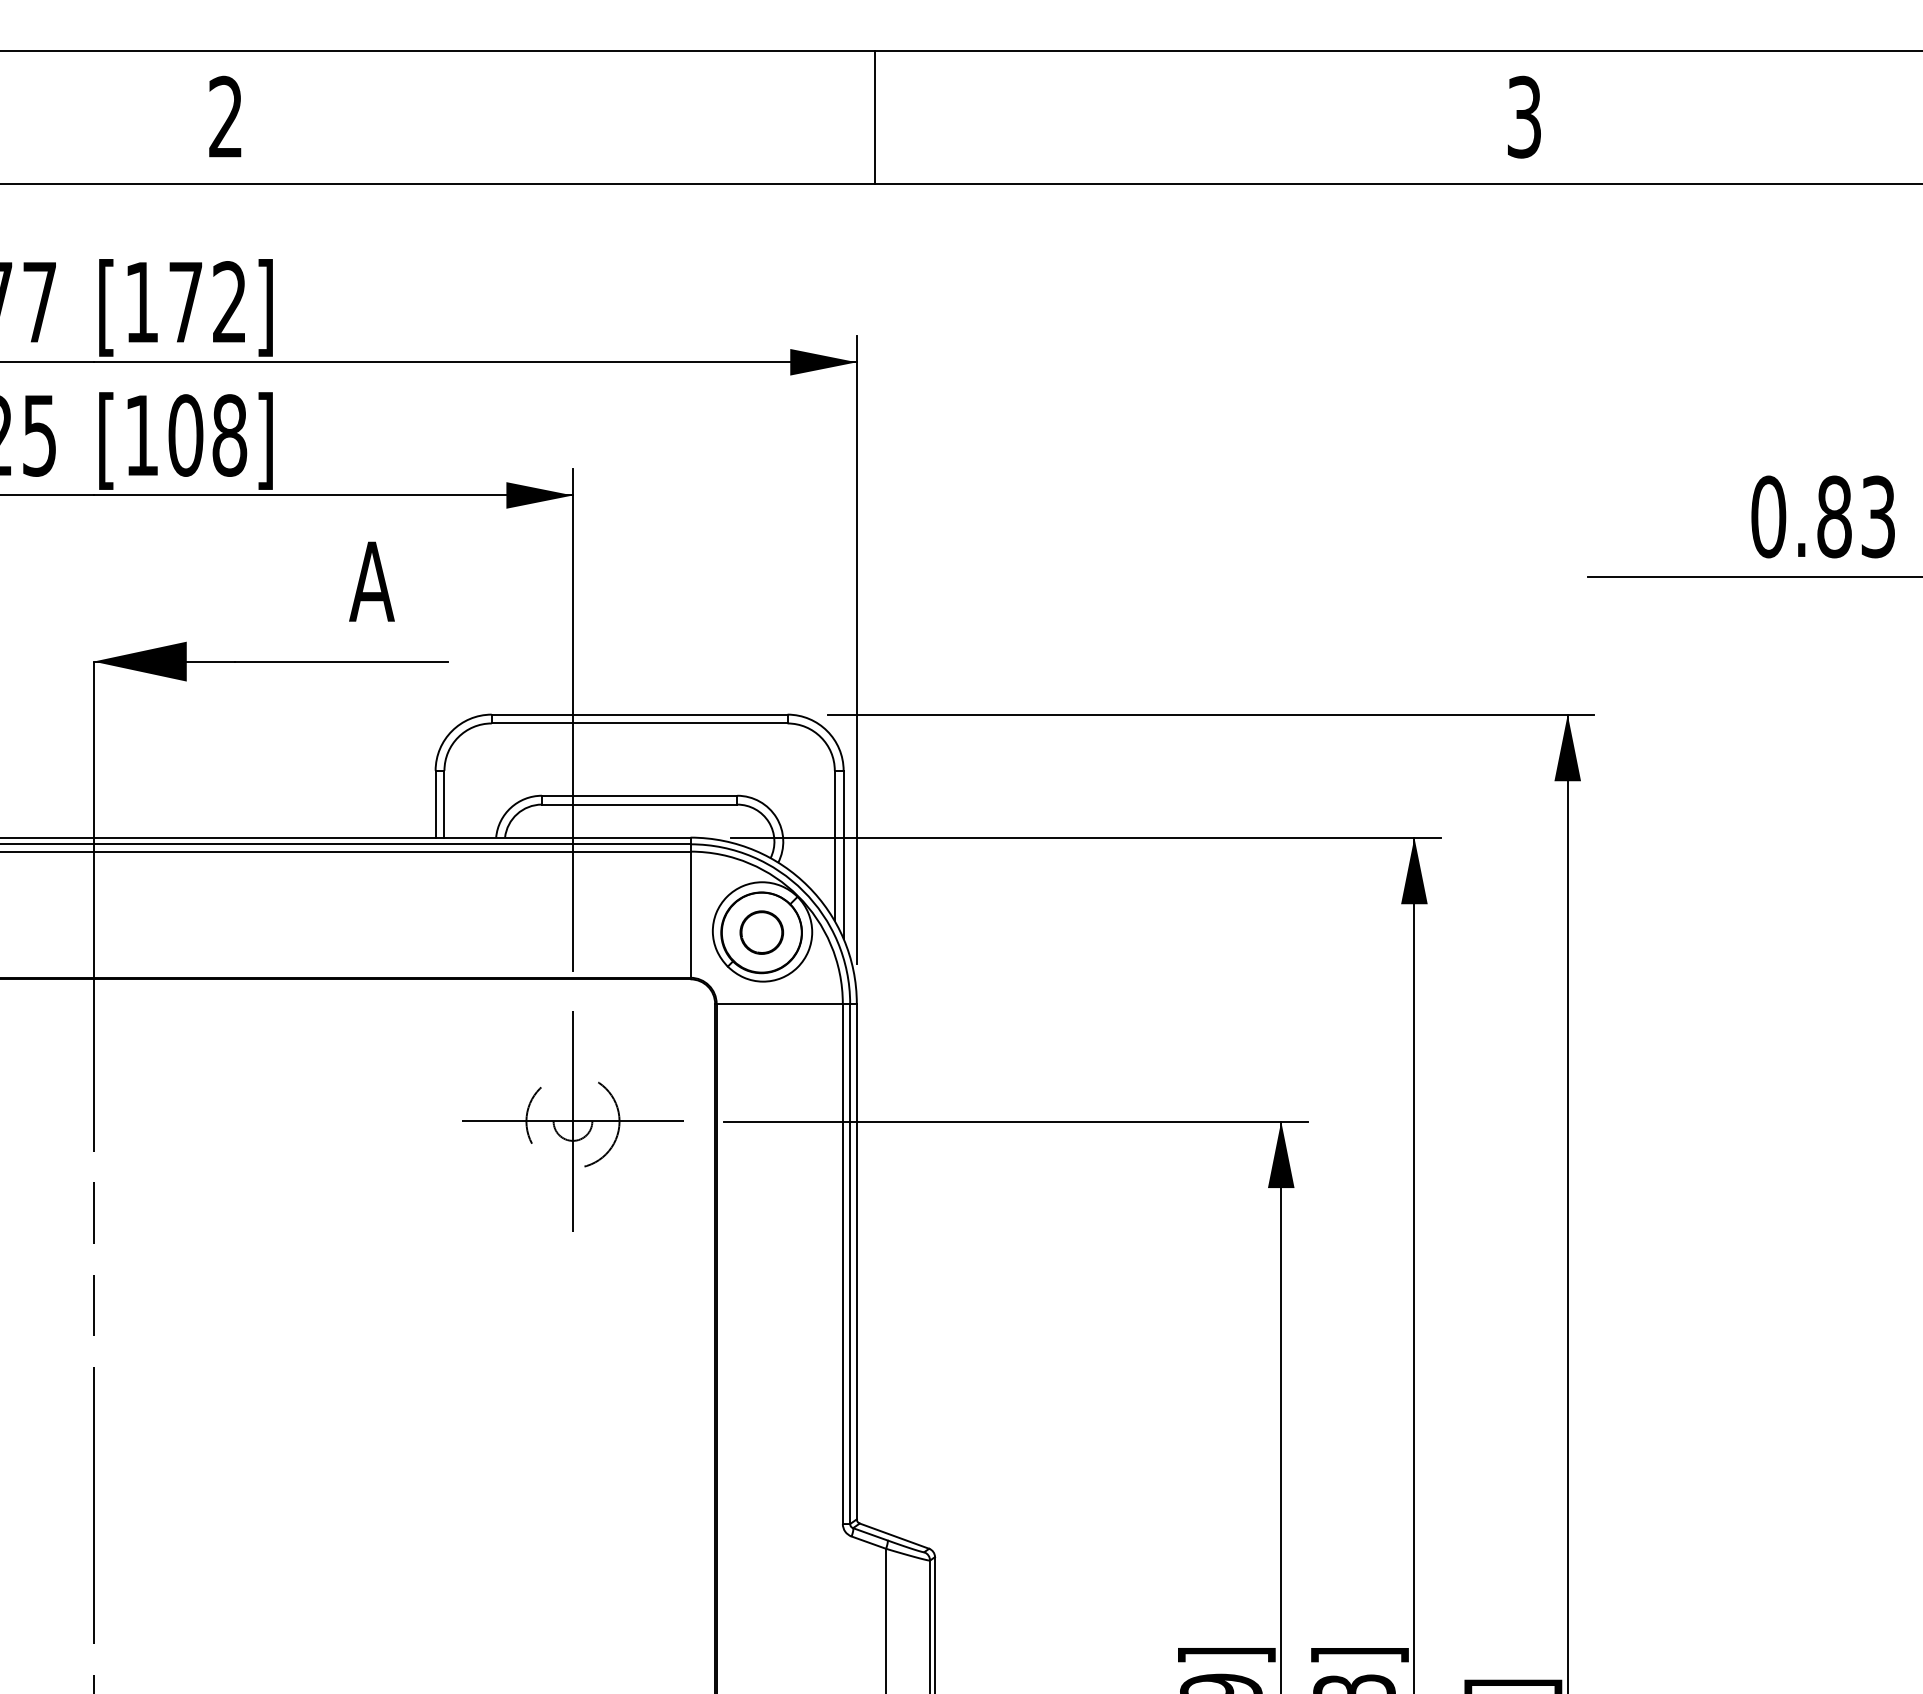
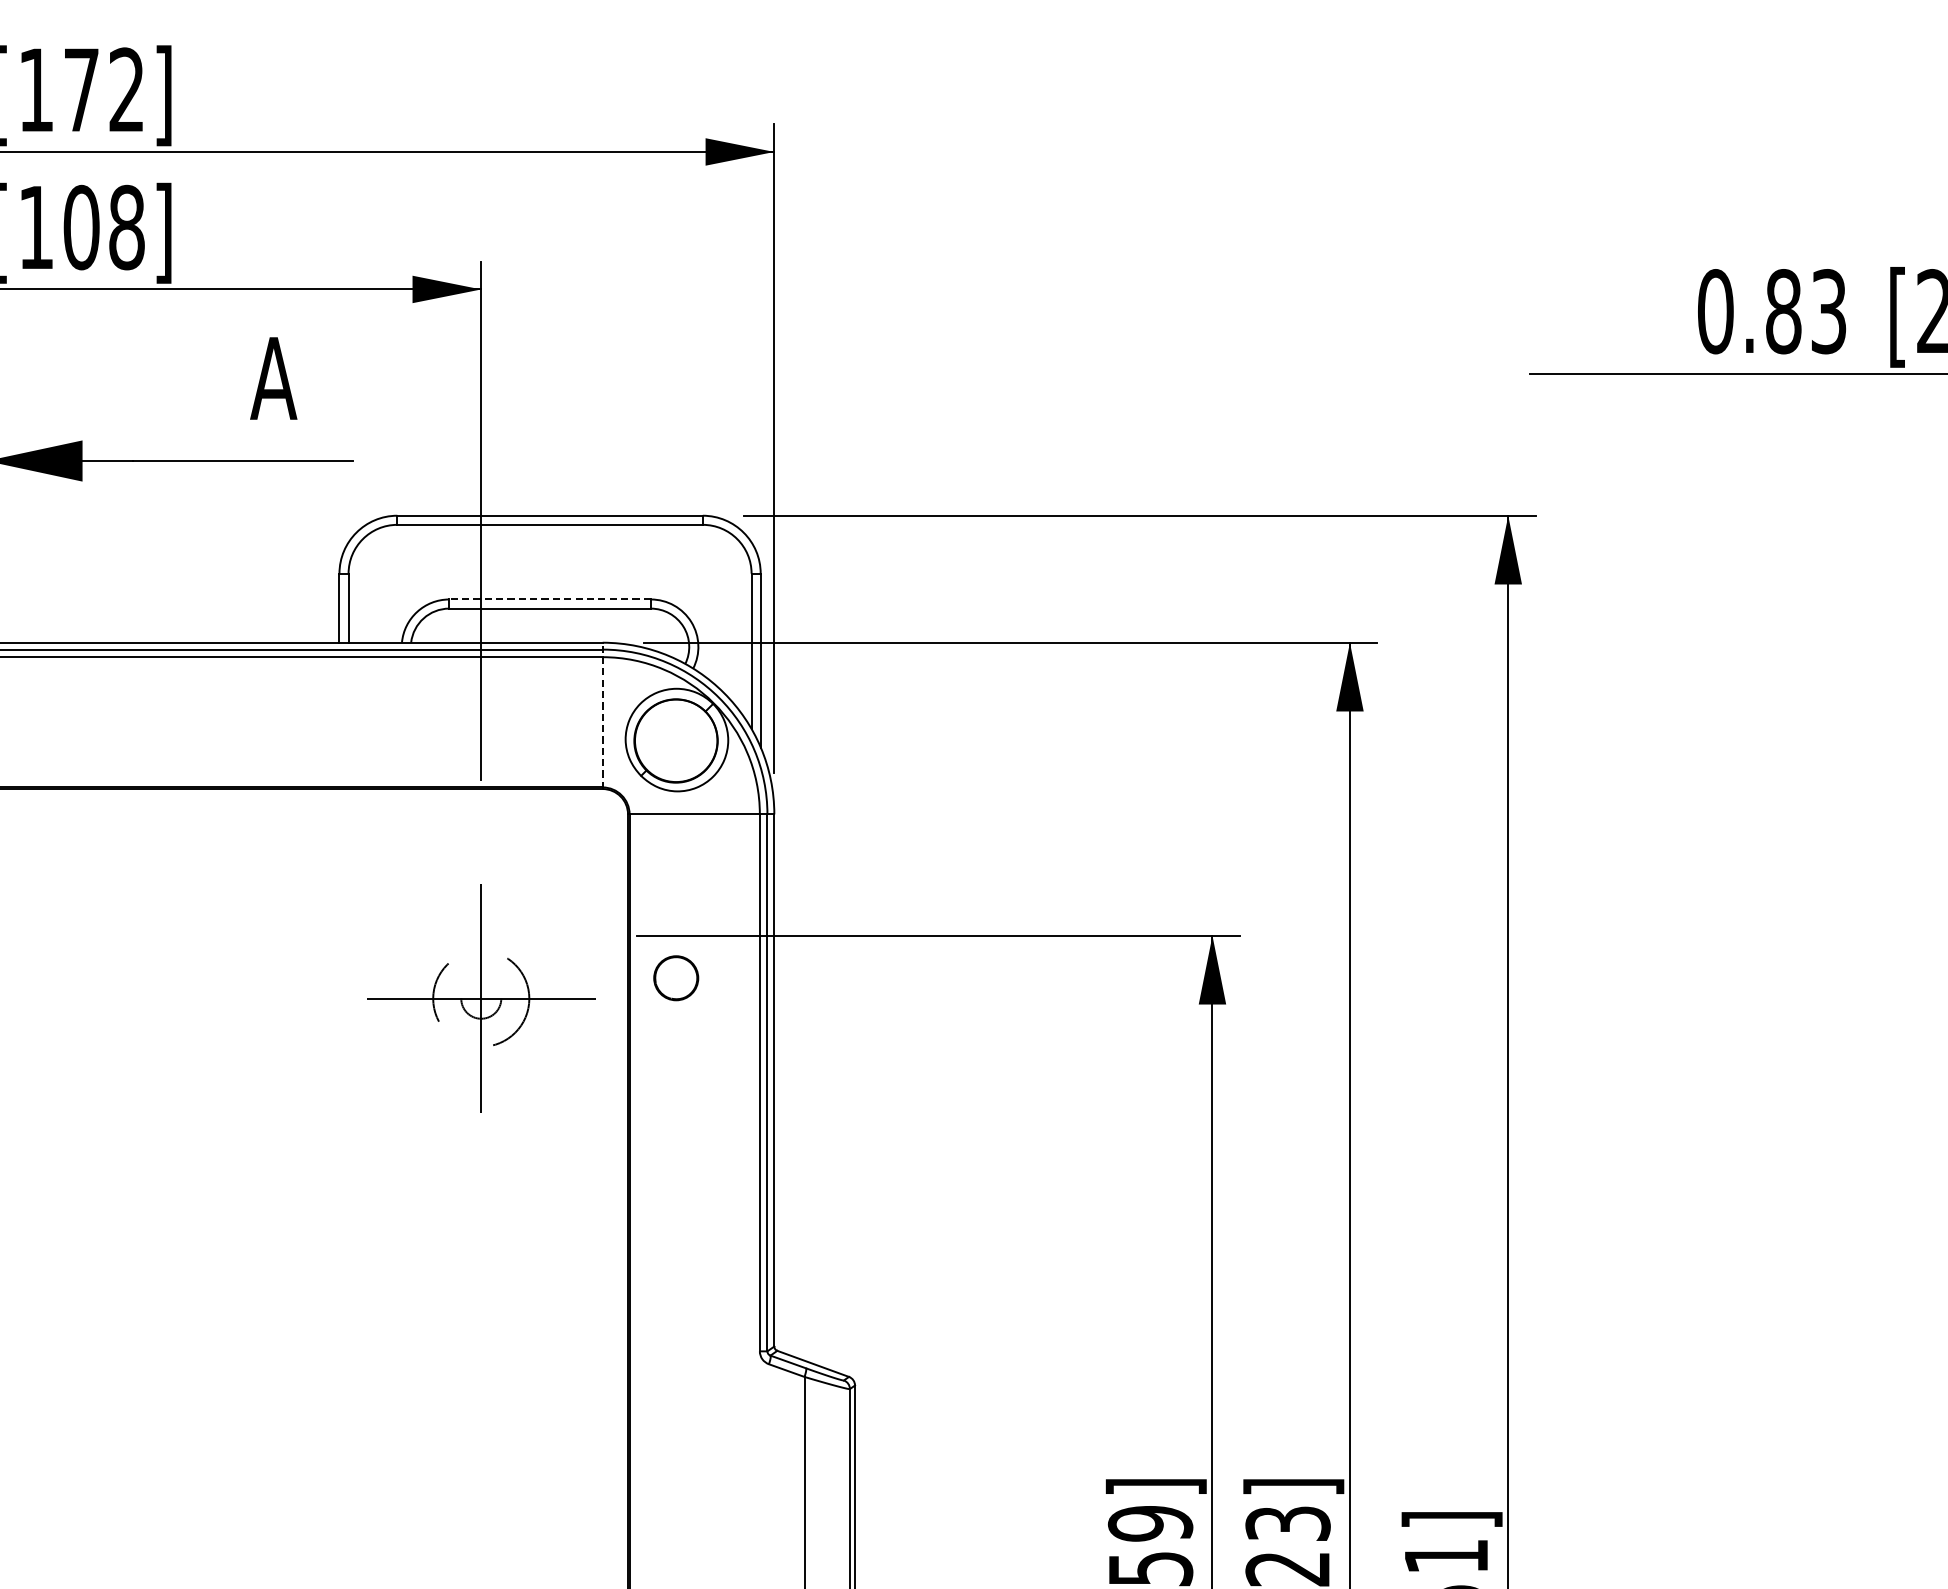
line: (639, 795) -> (549, 599), solid -> dashed
line: (690, 908) -> (602, 715), solid -> dashed
part: (761, 932) -> (675, 978), moved
part: (572, 1121) -> (480, 998), moved

